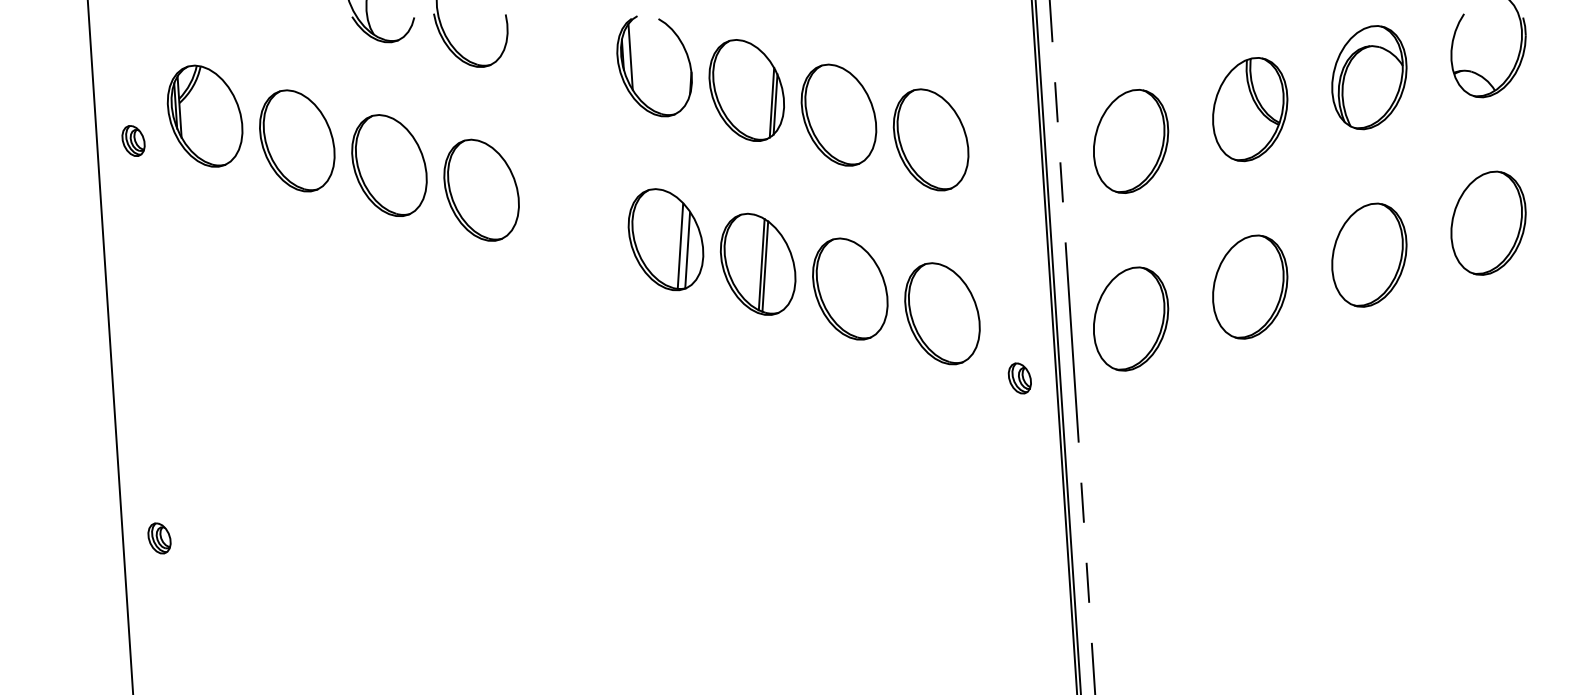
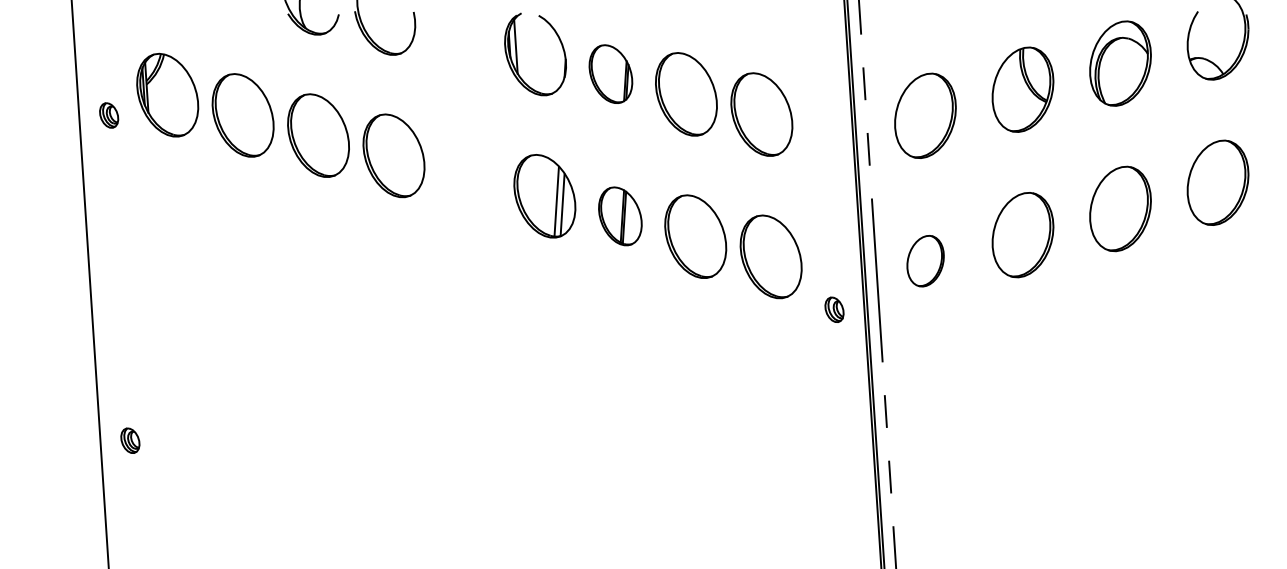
part: (746, 90) -> (610, 74), size x0.7
part: (758, 263) -> (620, 215), size x0.7
part: (1131, 318) -> (925, 260), size x0.6

